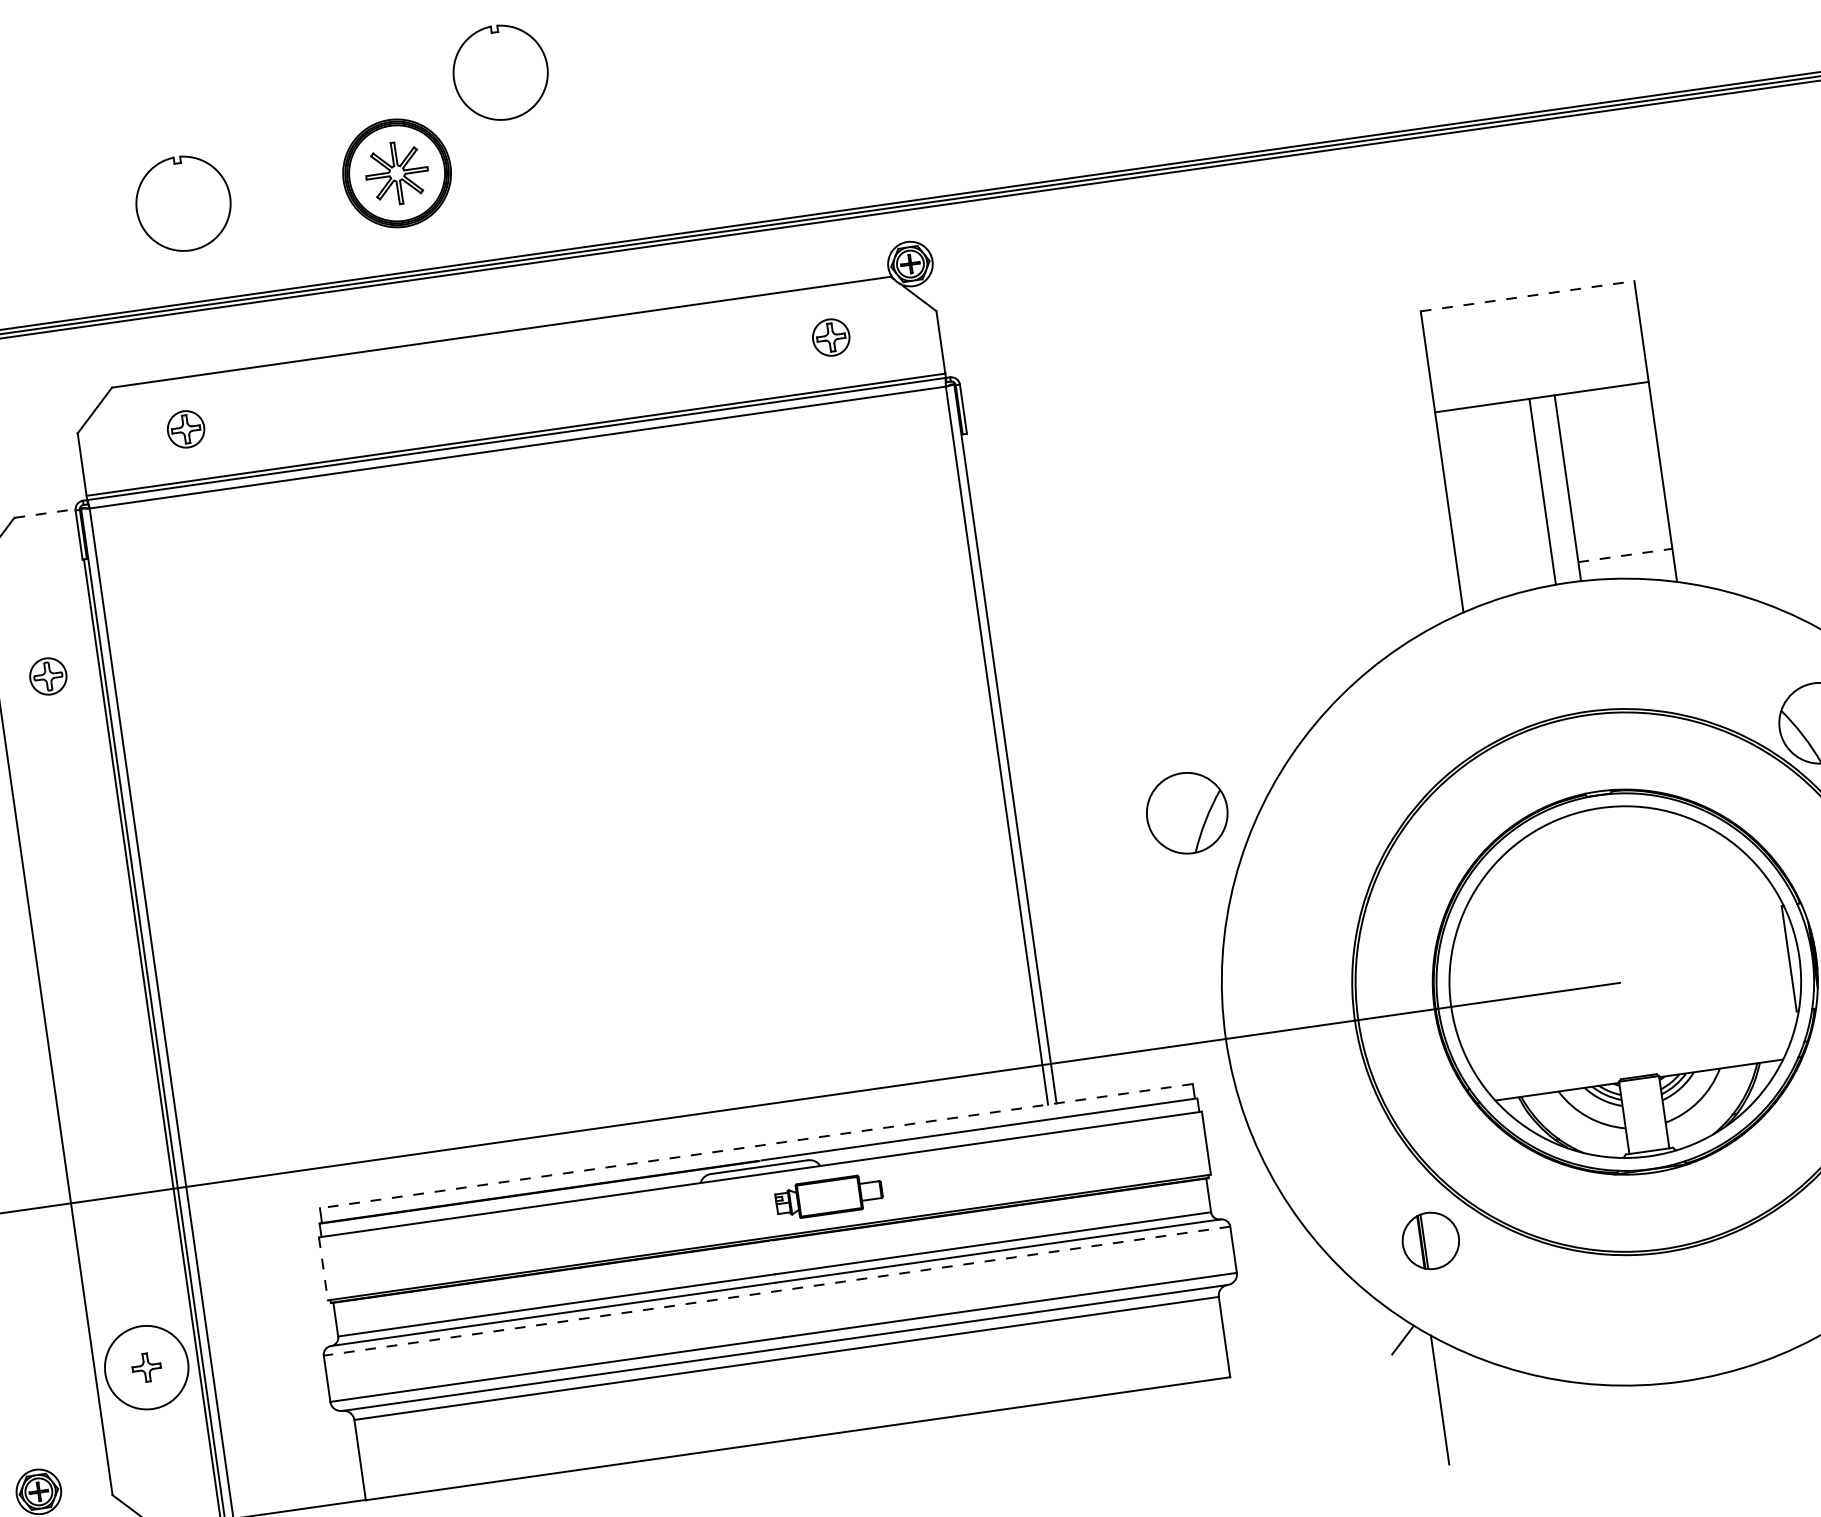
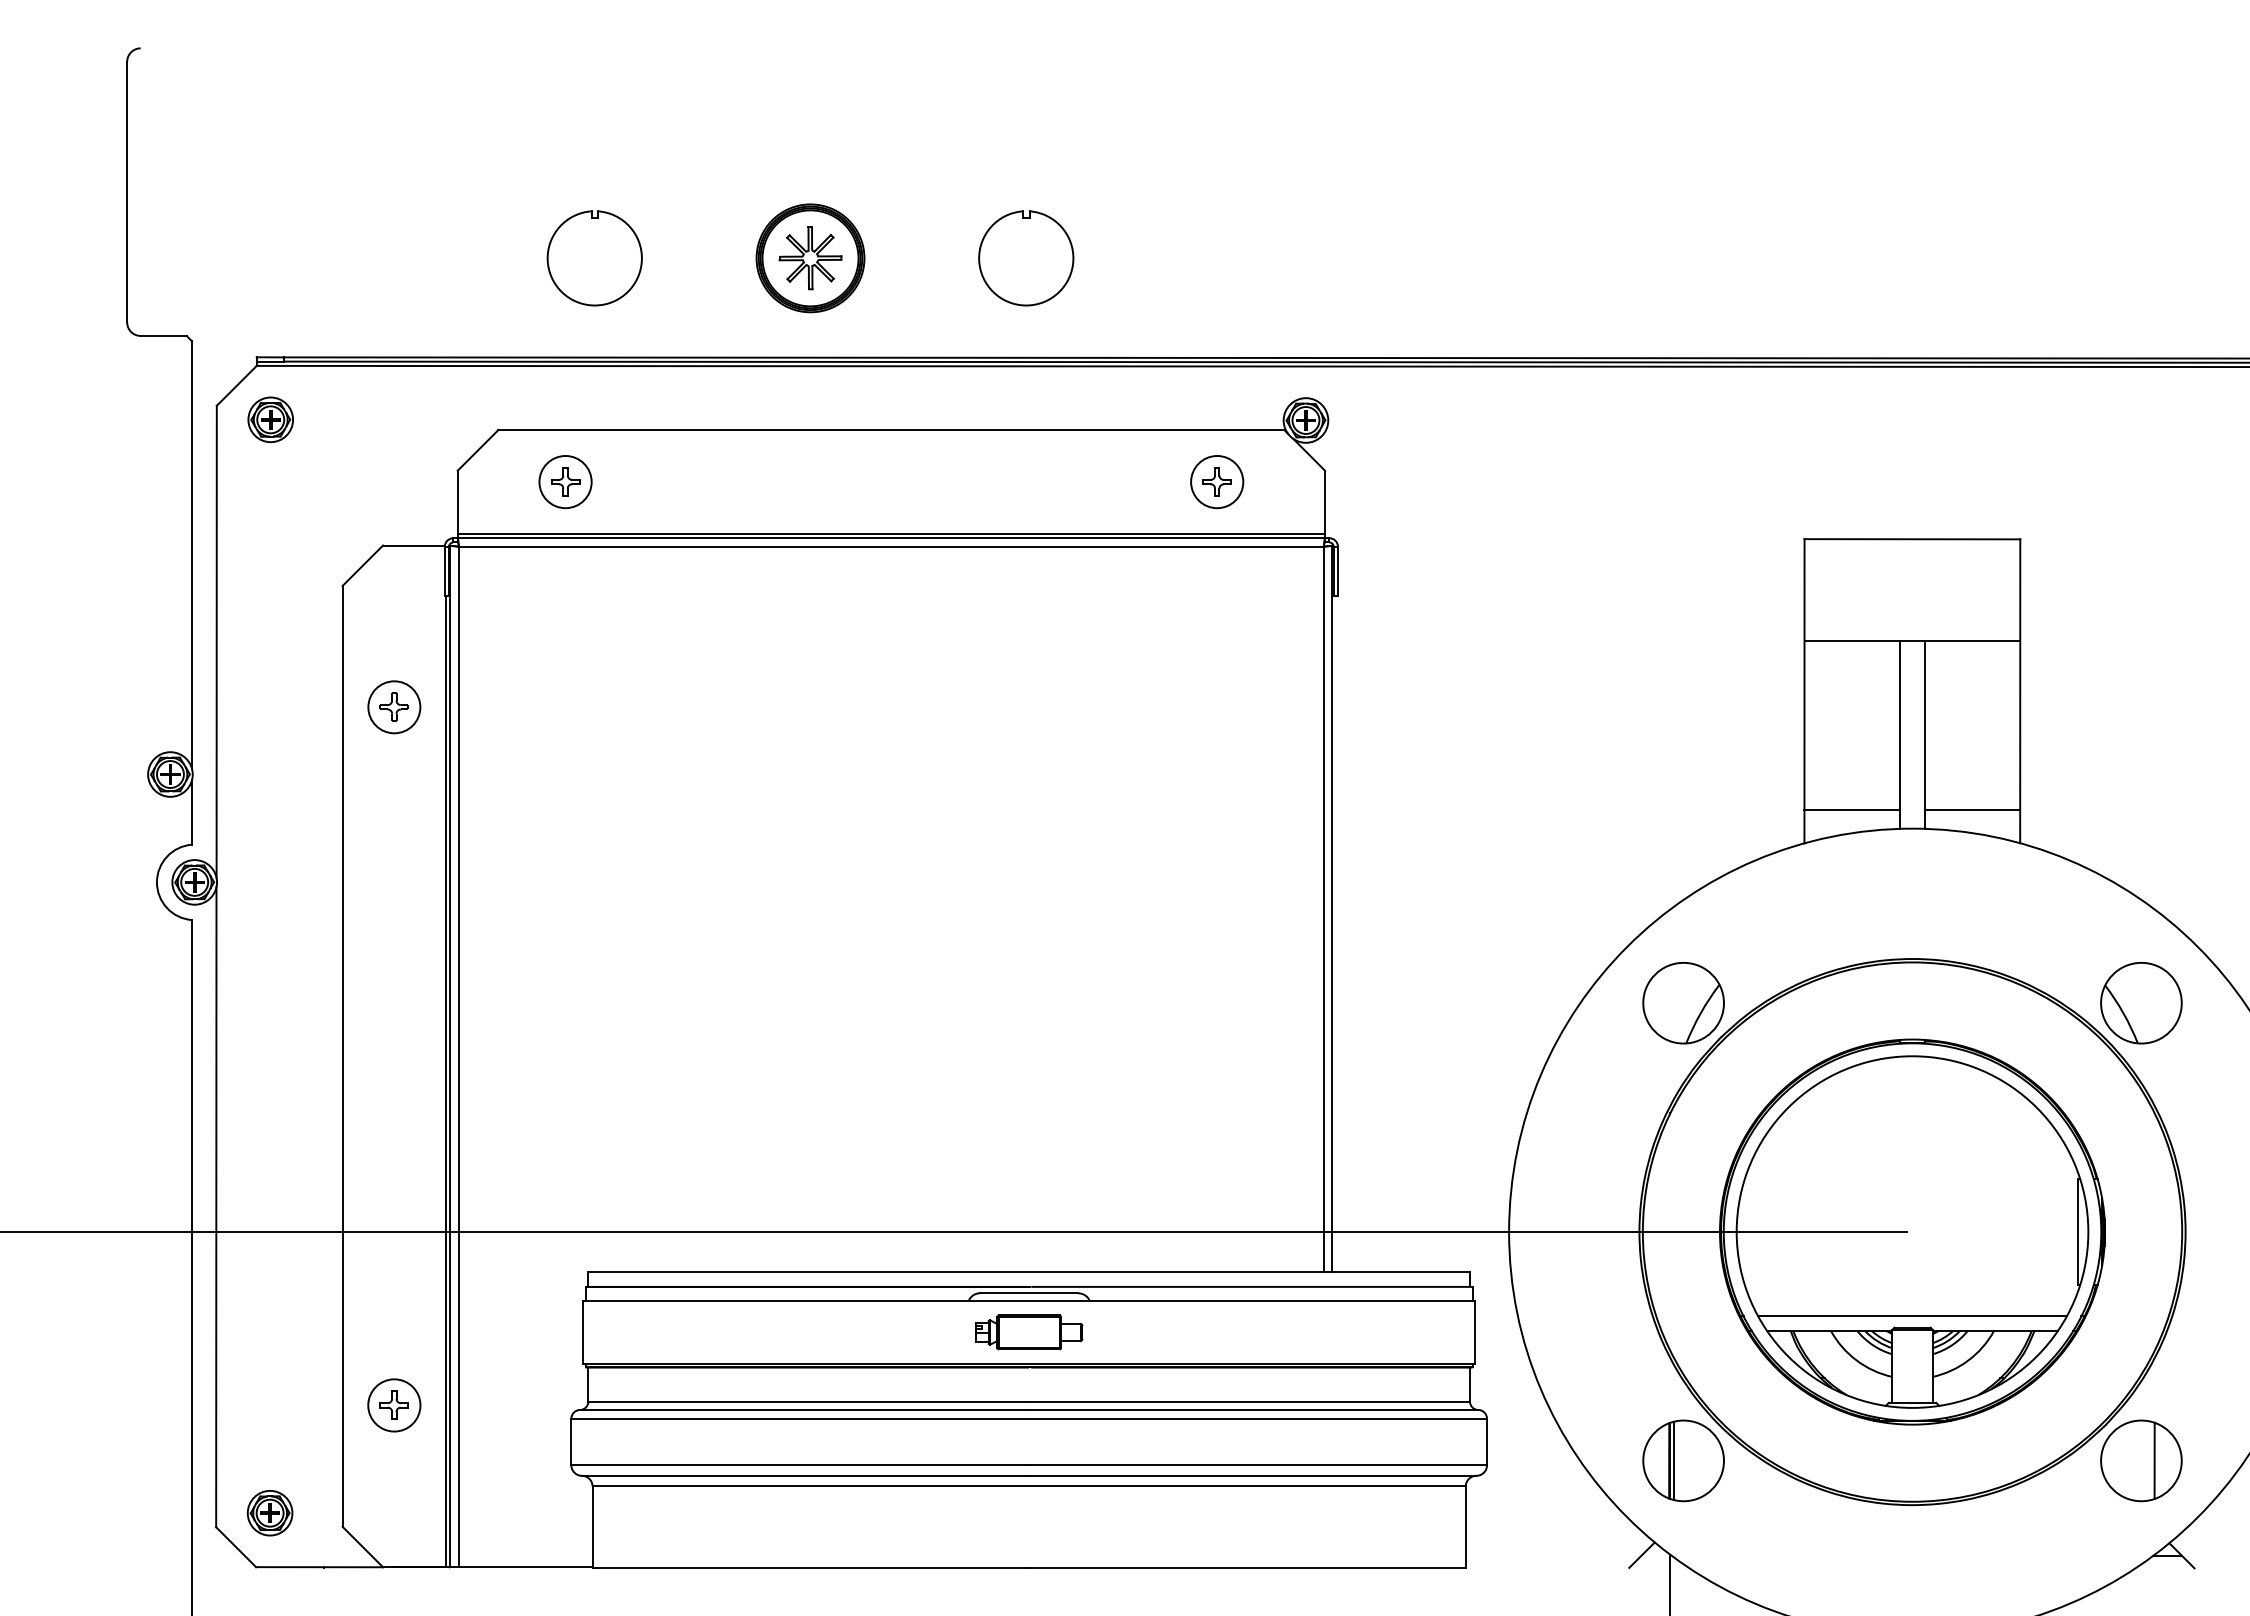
part: (500, 72) -> (1026, 258), moved
line: (1527, 296) -> (1912, 539), dashed -> solid
circle: (831, 336) -> (1217, 481), size x1.43
circle: (185, 428) -> (565, 481), size x1.43
line: (44, 513) -> (413, 545), dashed -> solid
line: (1626, 555) -> (1973, 809), dashed -> solid
line: (1505, 572) -> (1851, 809), added
circle: (48, 676) -> (394, 707), size x1.43
part: (1187, 813) -> (1683, 1003), moved
line: (1637, 1065) -> (1912, 1316), added
line: (756, 1146) -> (1029, 1272), dashed -> solid
part: (829, 1196) -> (1029, 1332), moved
part: (1430, 1240) -> (1683, 1460), size x1.43
line: (323, 1268) -> (583, 1332), dashed -> solid
line: (777, 1291) -> (1029, 1418), dashed -> solid
circle: (146, 1367) -> (394, 1405), size x0.62

